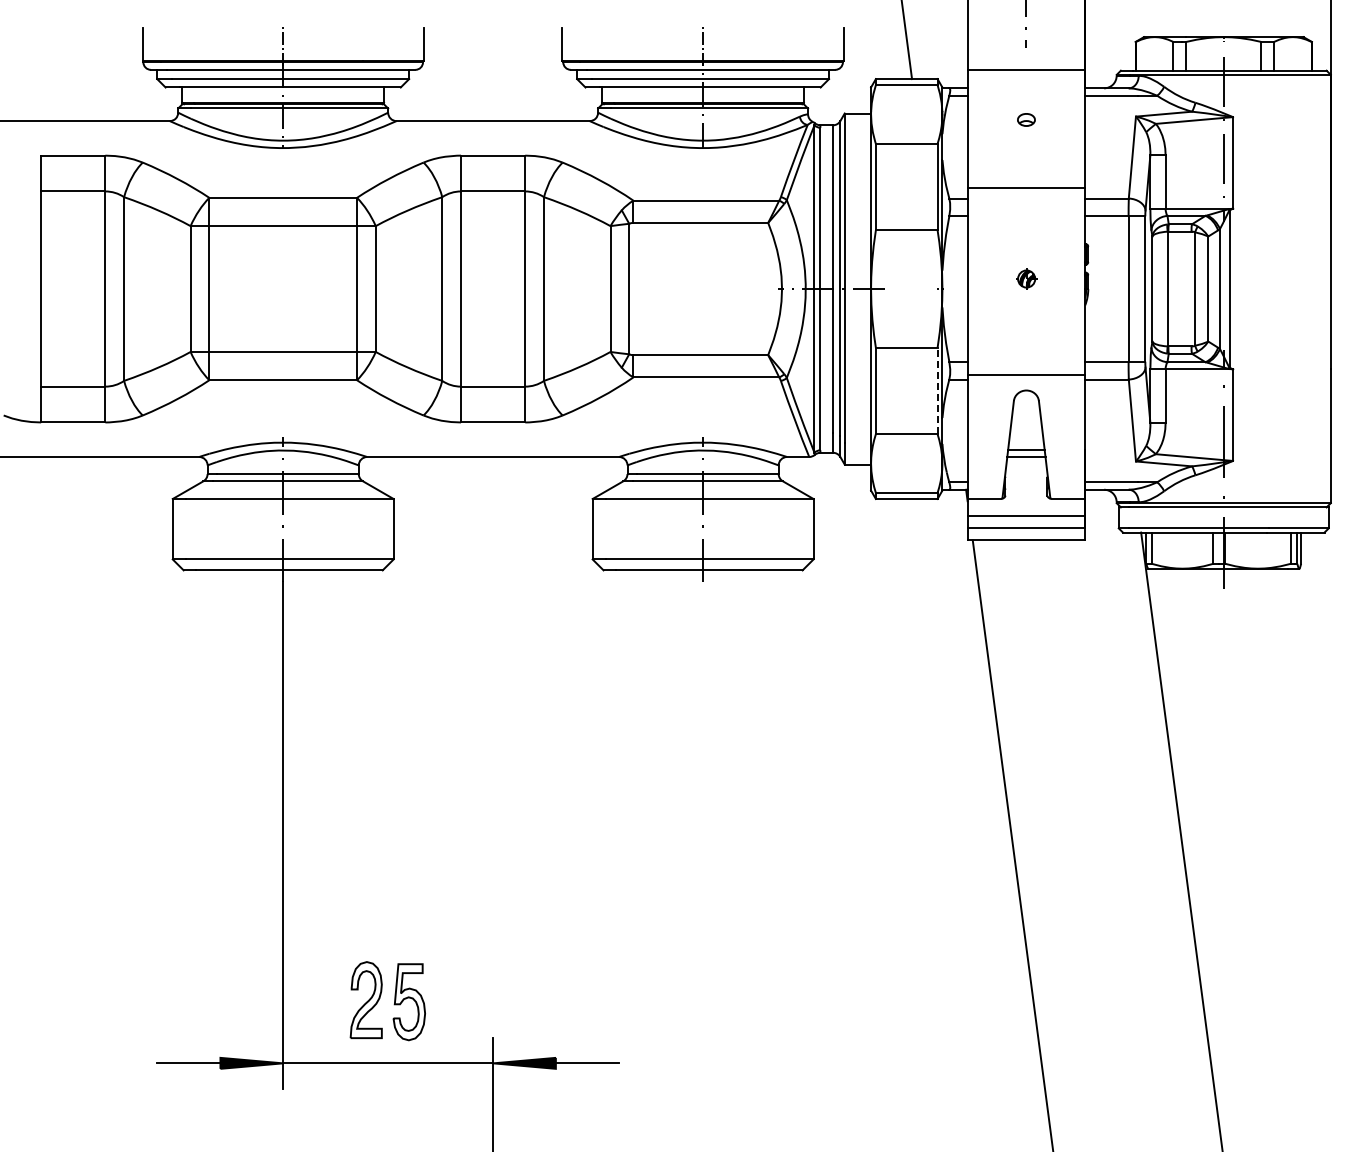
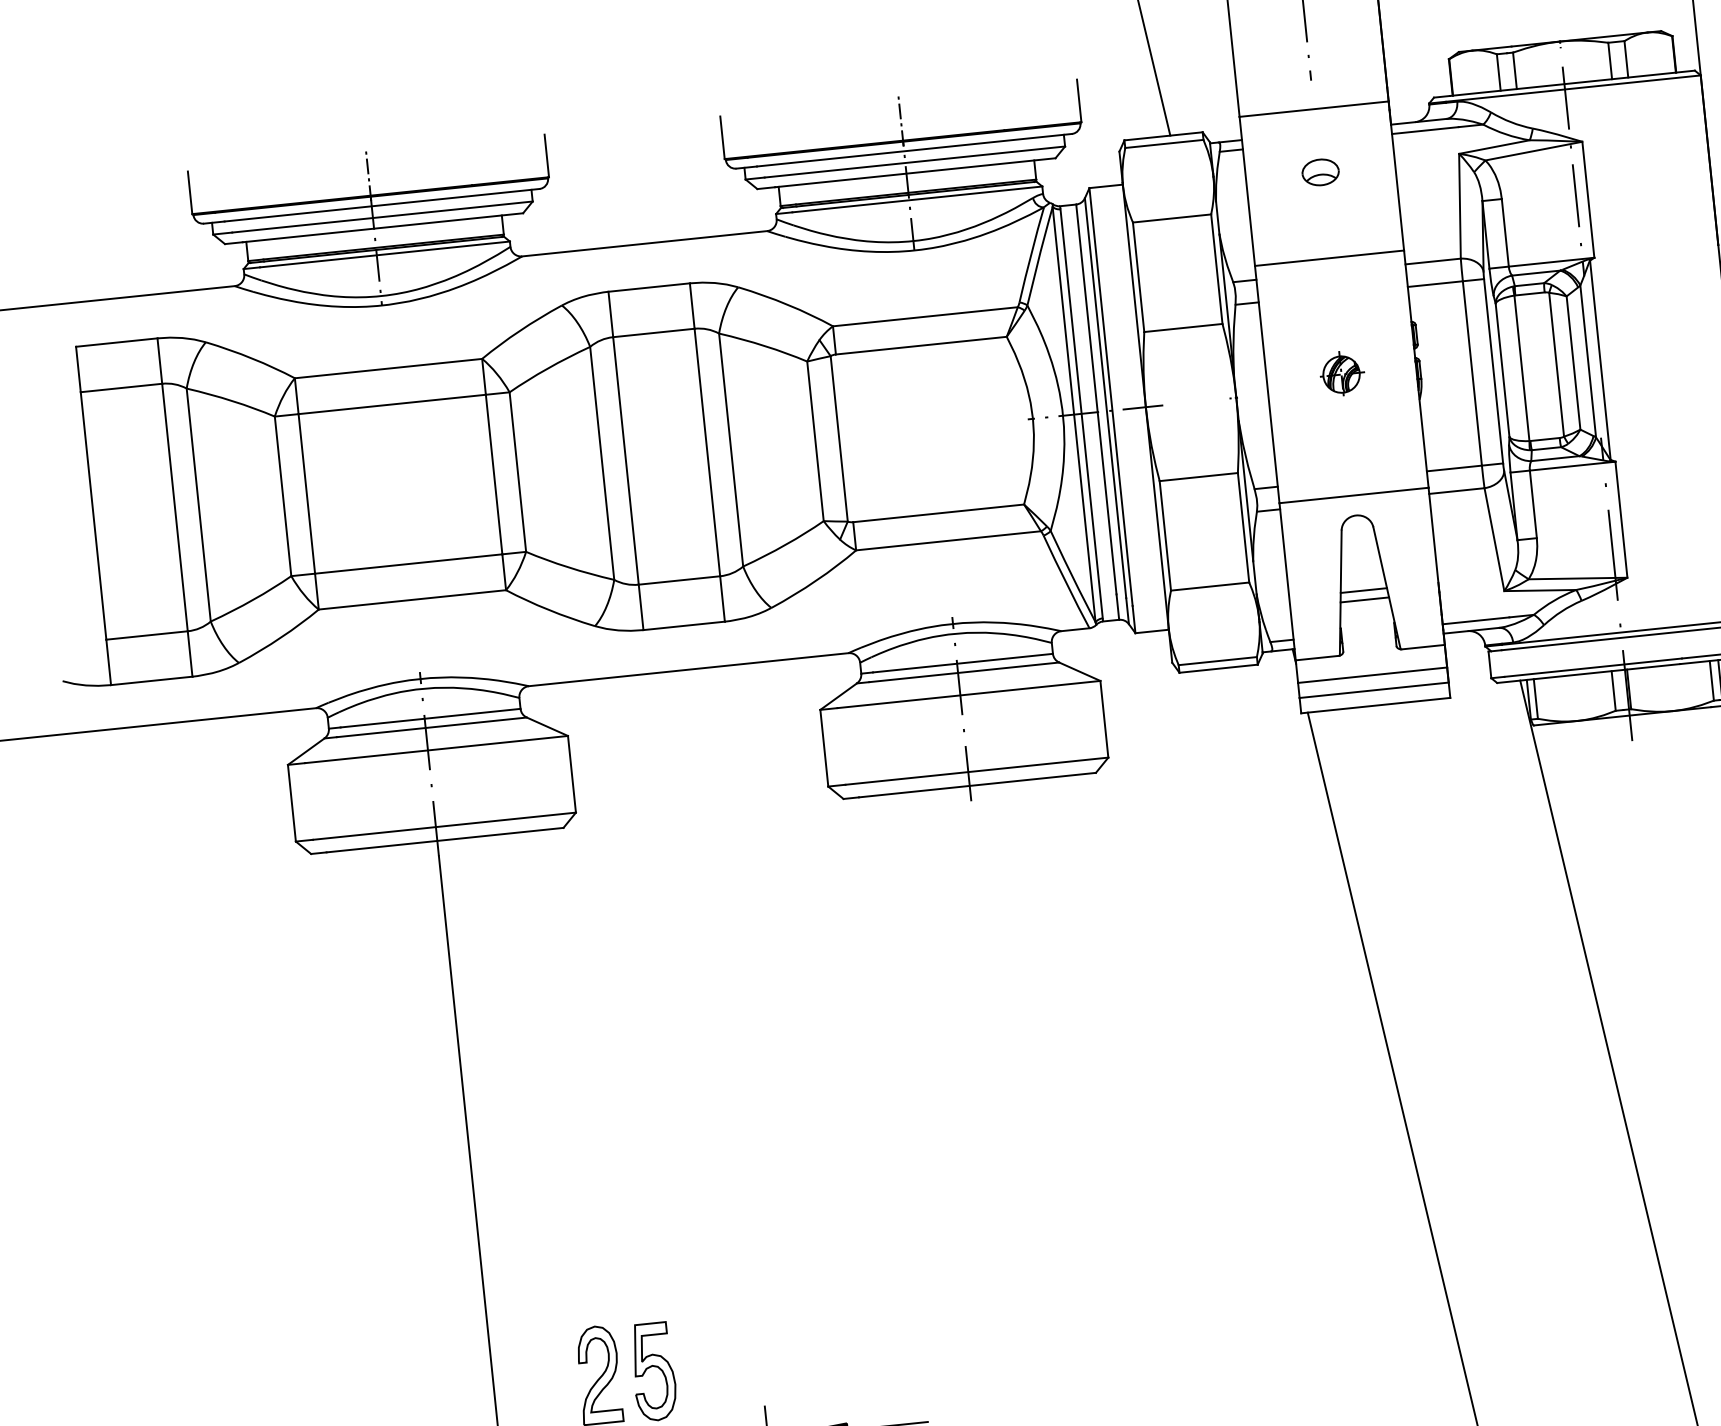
part: (1026, 119) -> (1320, 171), size x1.67
part: (1026, 278) -> (1341, 373), size x1.67
line: (937, 390) -> (1243, 527), dashed -> solid

